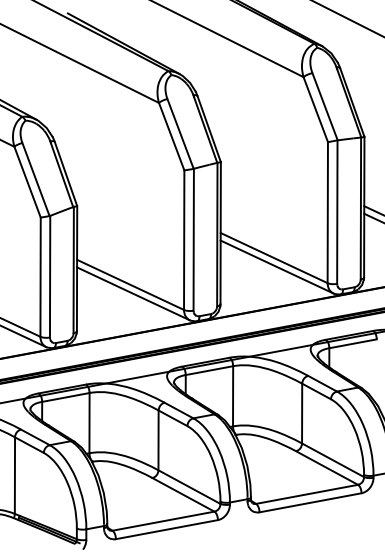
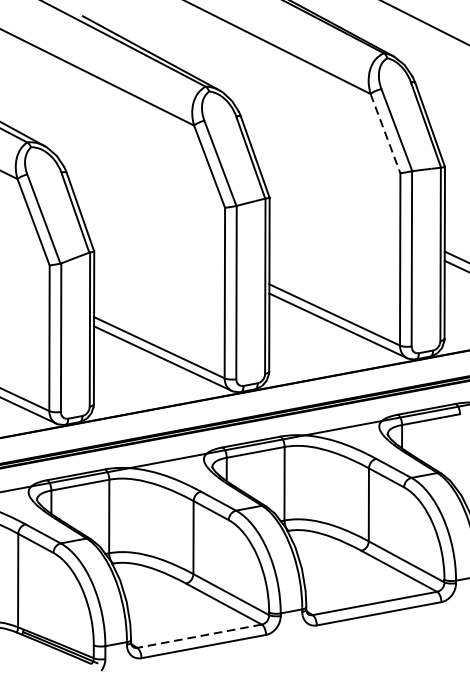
line: (315, 109) -> (385, 133), solid -> dashed
line: (163, 521) -> (199, 636), solid -> dashed

